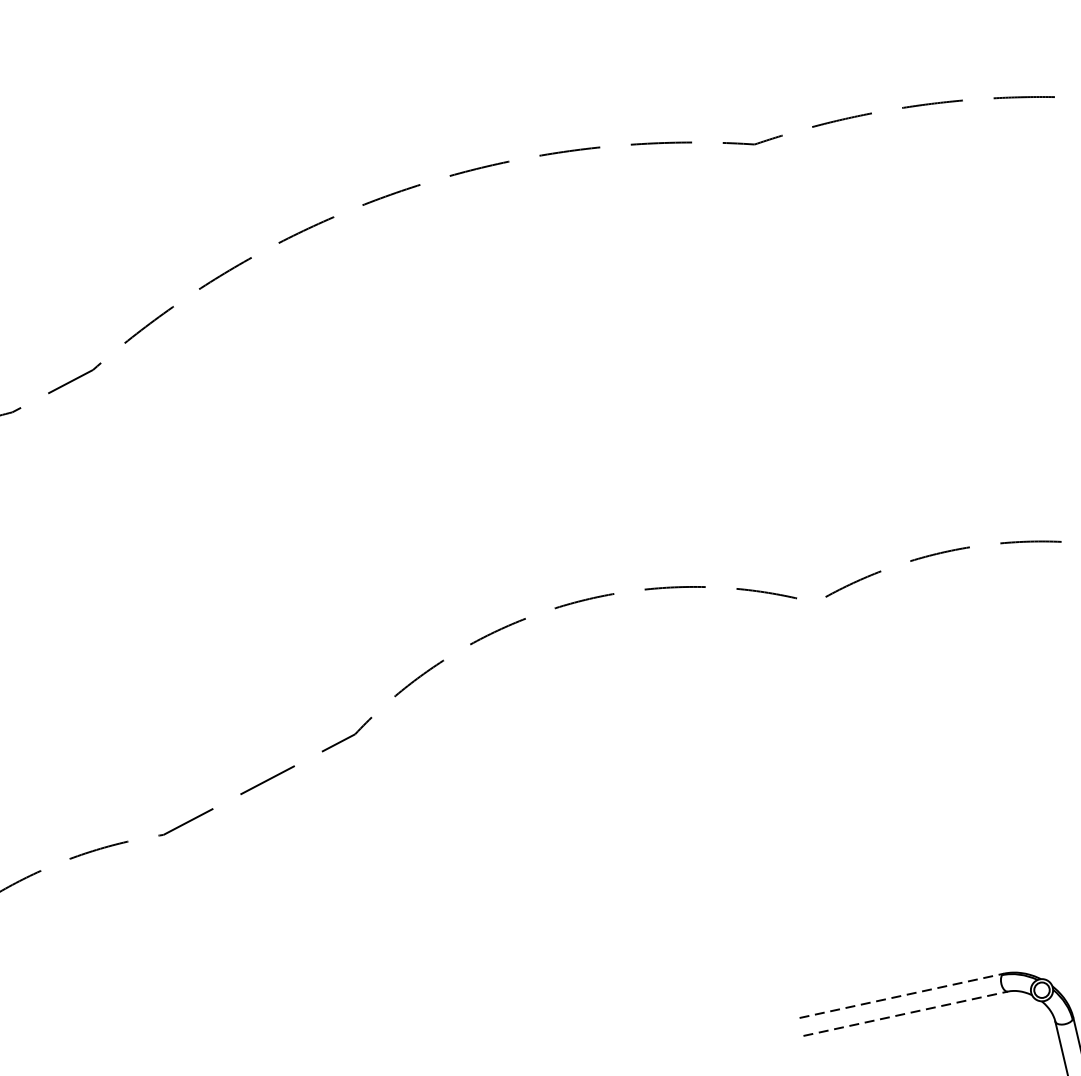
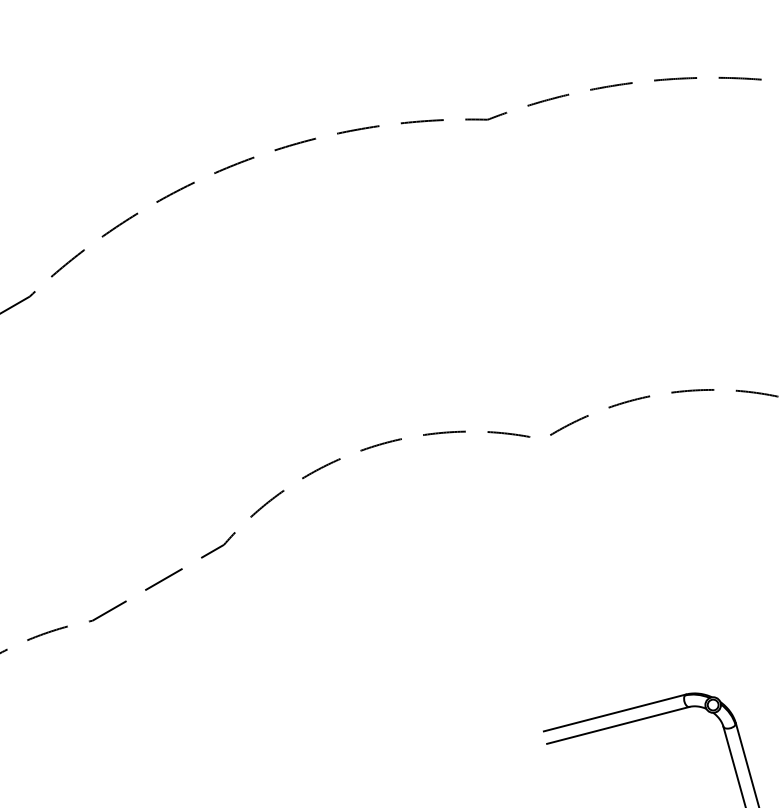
line: (902, 995) -> (615, 712), dashed -> solid
line: (906, 1013) -> (618, 725), dashed -> solid

